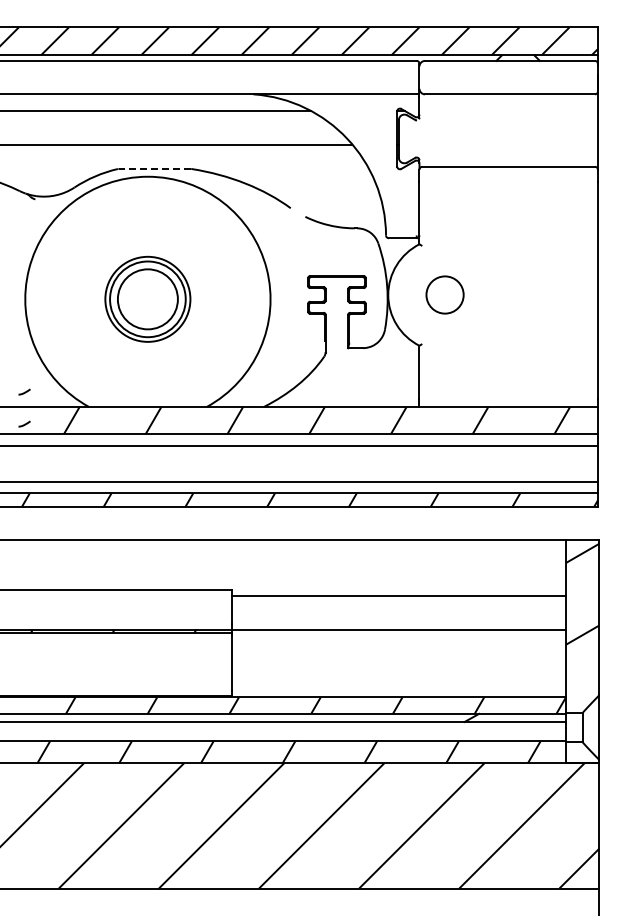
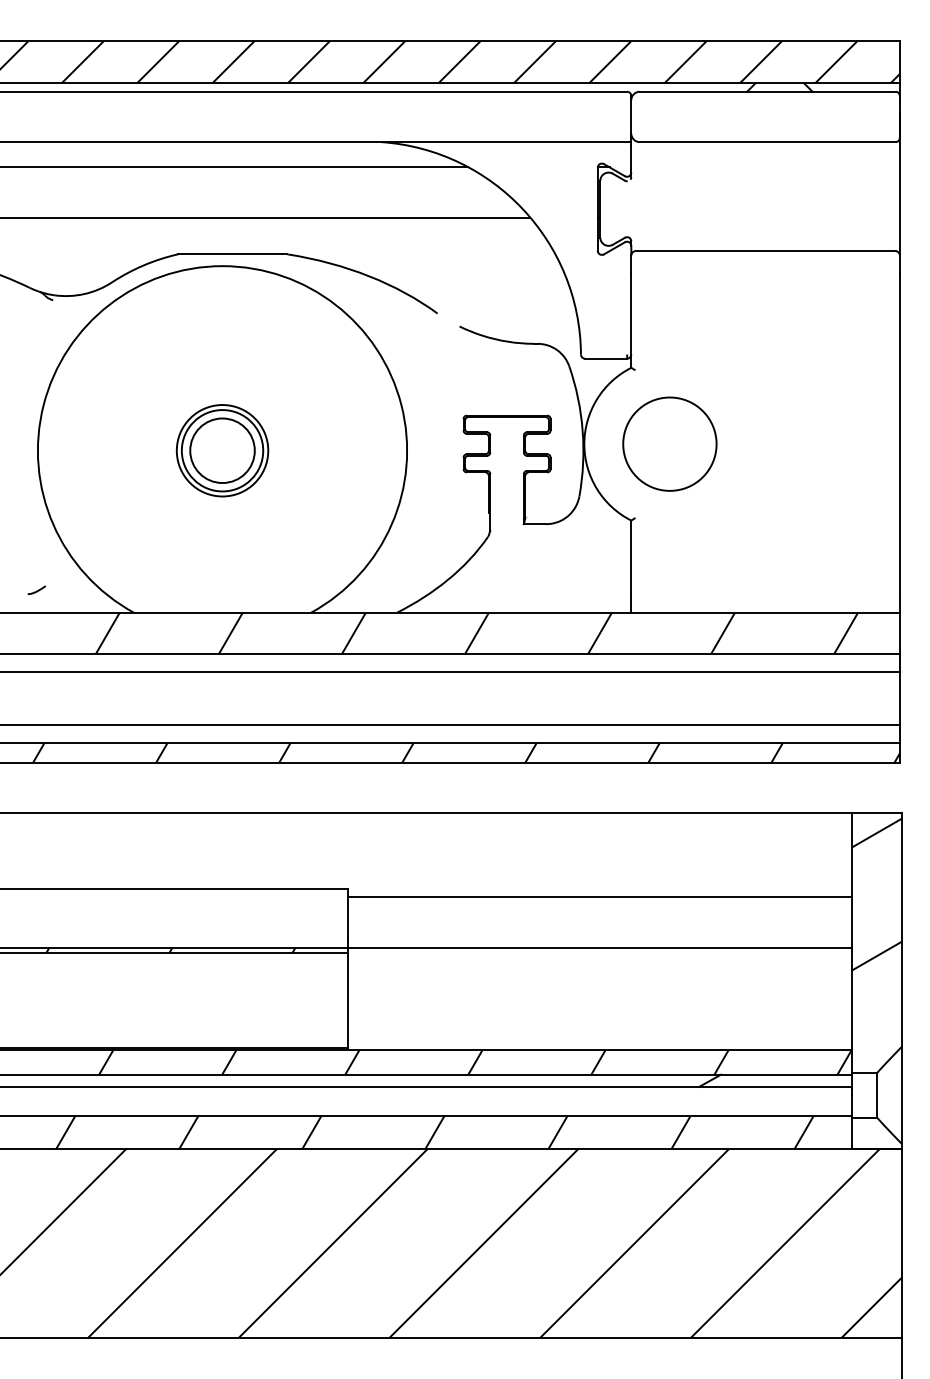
line: (154, 168) -> (232, 253), dashed -> solid
circle: (444, 294) -> (668, 443), size x1.67
part: (147, 299) -> (221, 450), size x0.71
curve: (24, 423) -> (36, 637), removed

